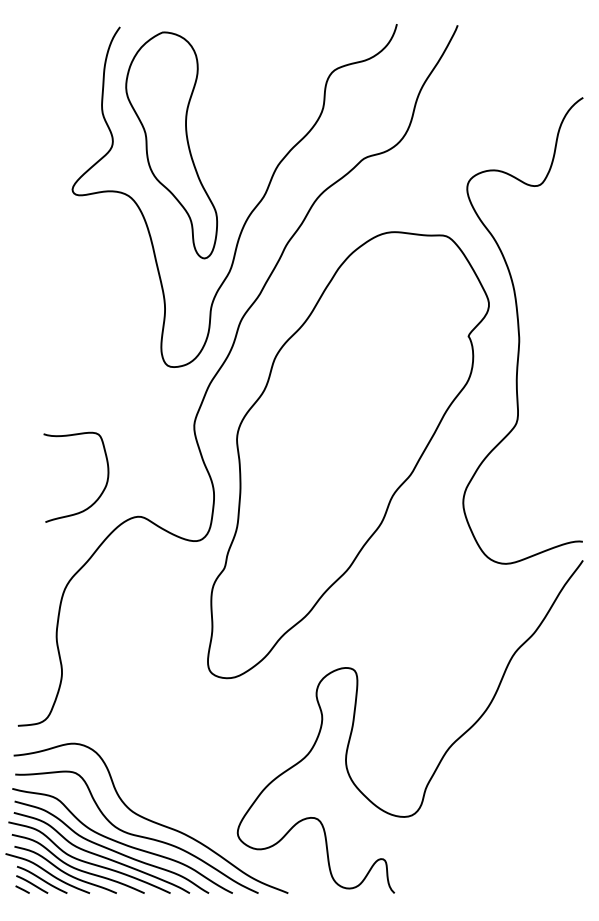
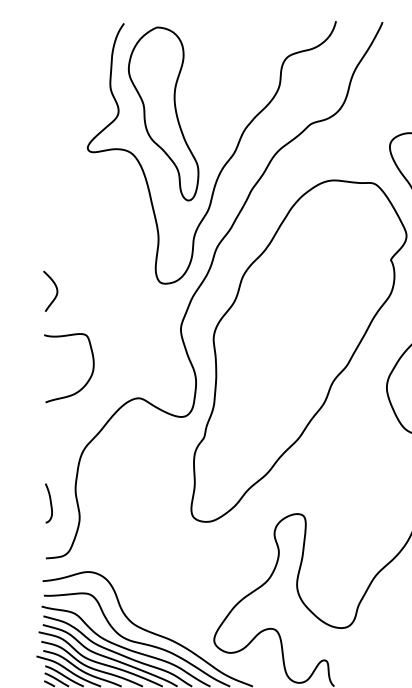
curve: (31, 375) -> (56, 290), added
curve: (100, 493) -> (87, 380), moved
curve: (23, 654) -> (50, 503), added

